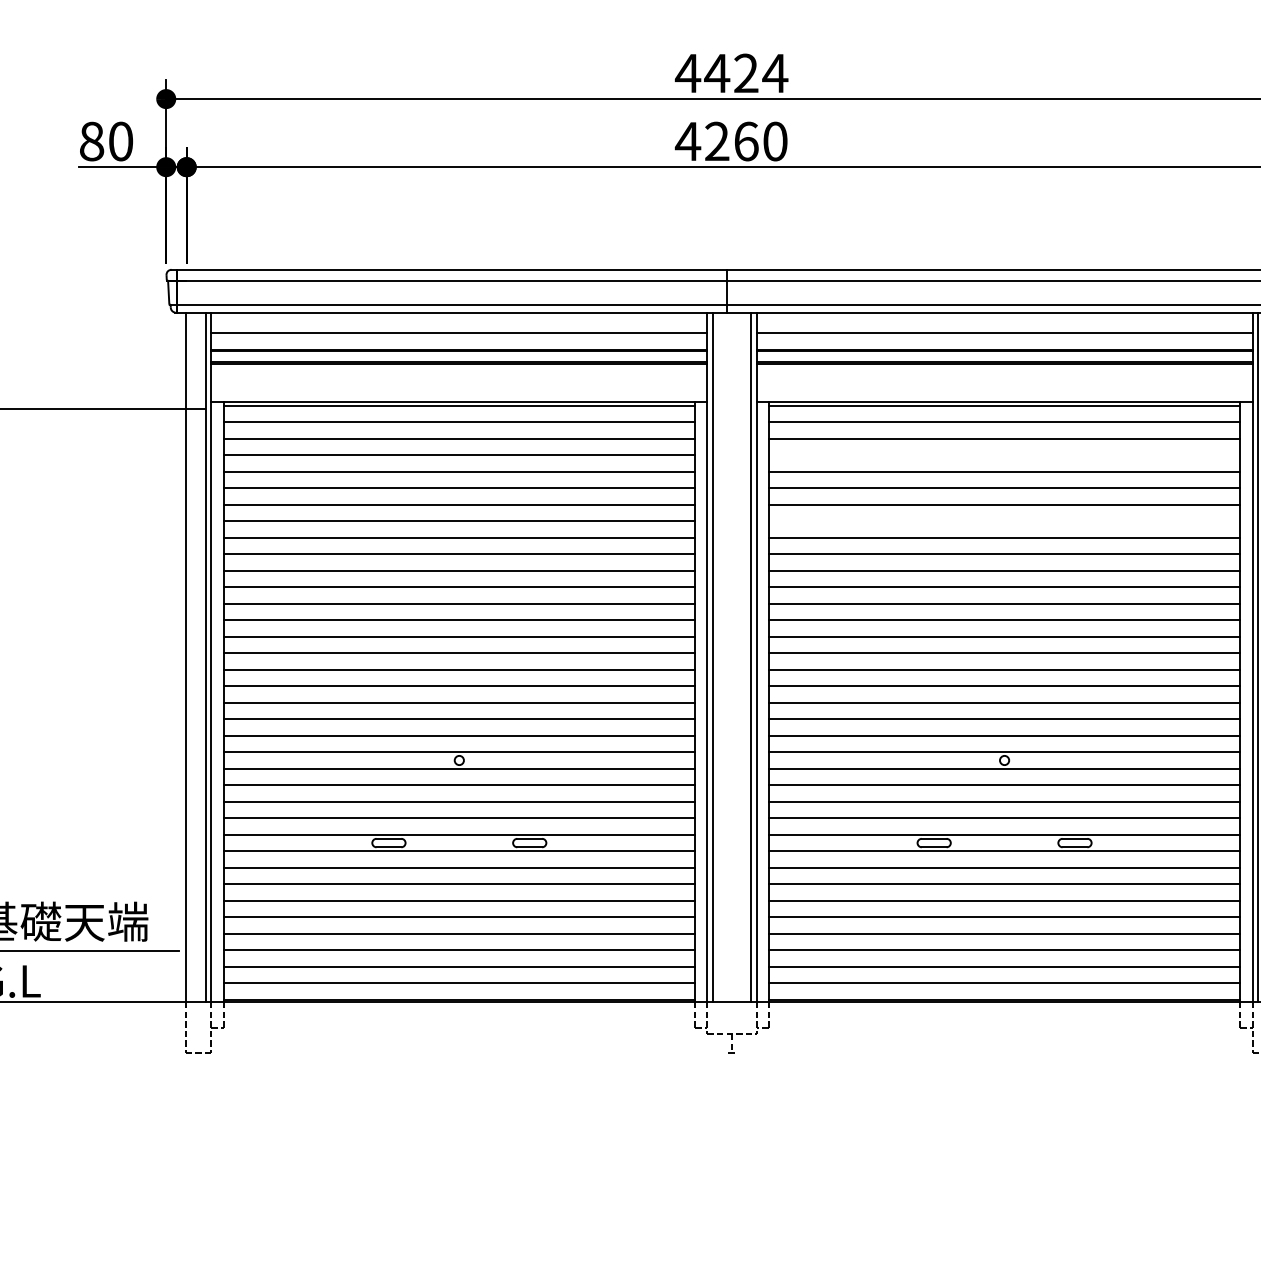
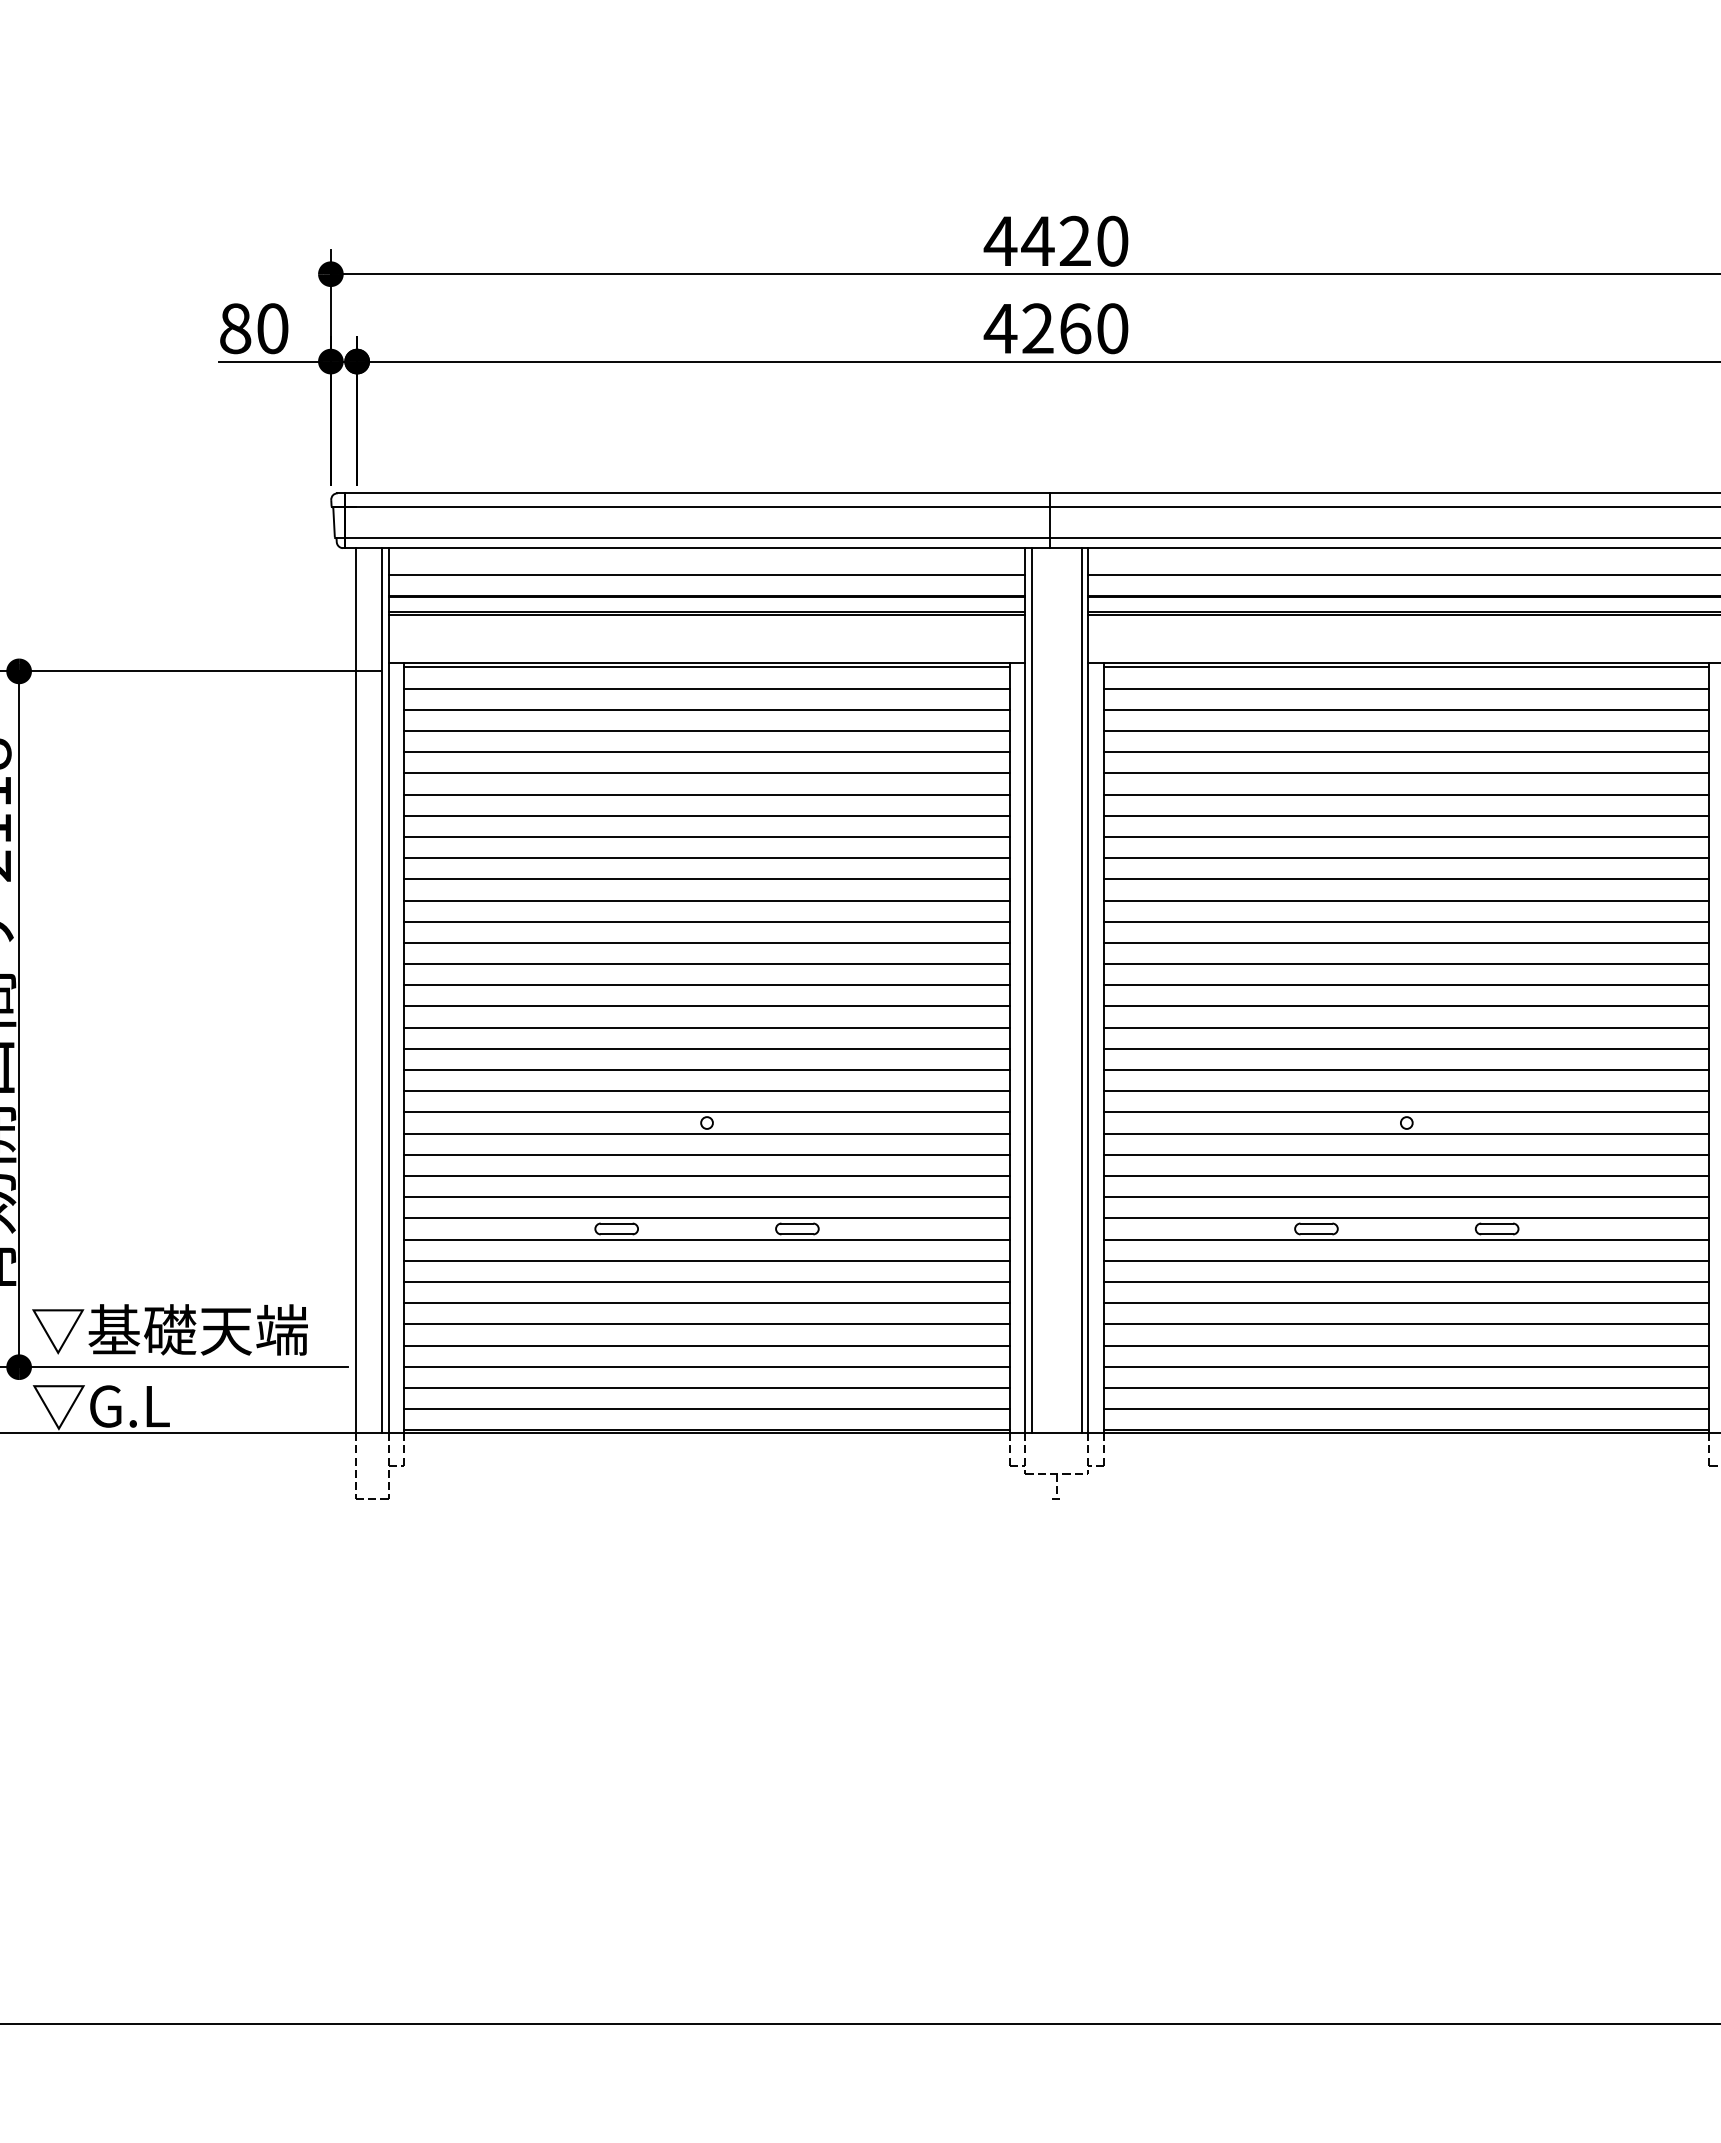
text: (775, 72) -> (1112, 240), 4424 -> 4420
line: (1004, 455) -> (1406, 731), added
line: (1004, 520) -> (1406, 815), added

